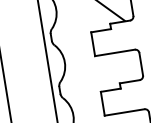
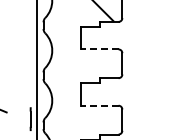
line: (114, 53) -> (99, 49), solid -> dashed
line: (124, 112) -> (99, 105), solid -> dashed

